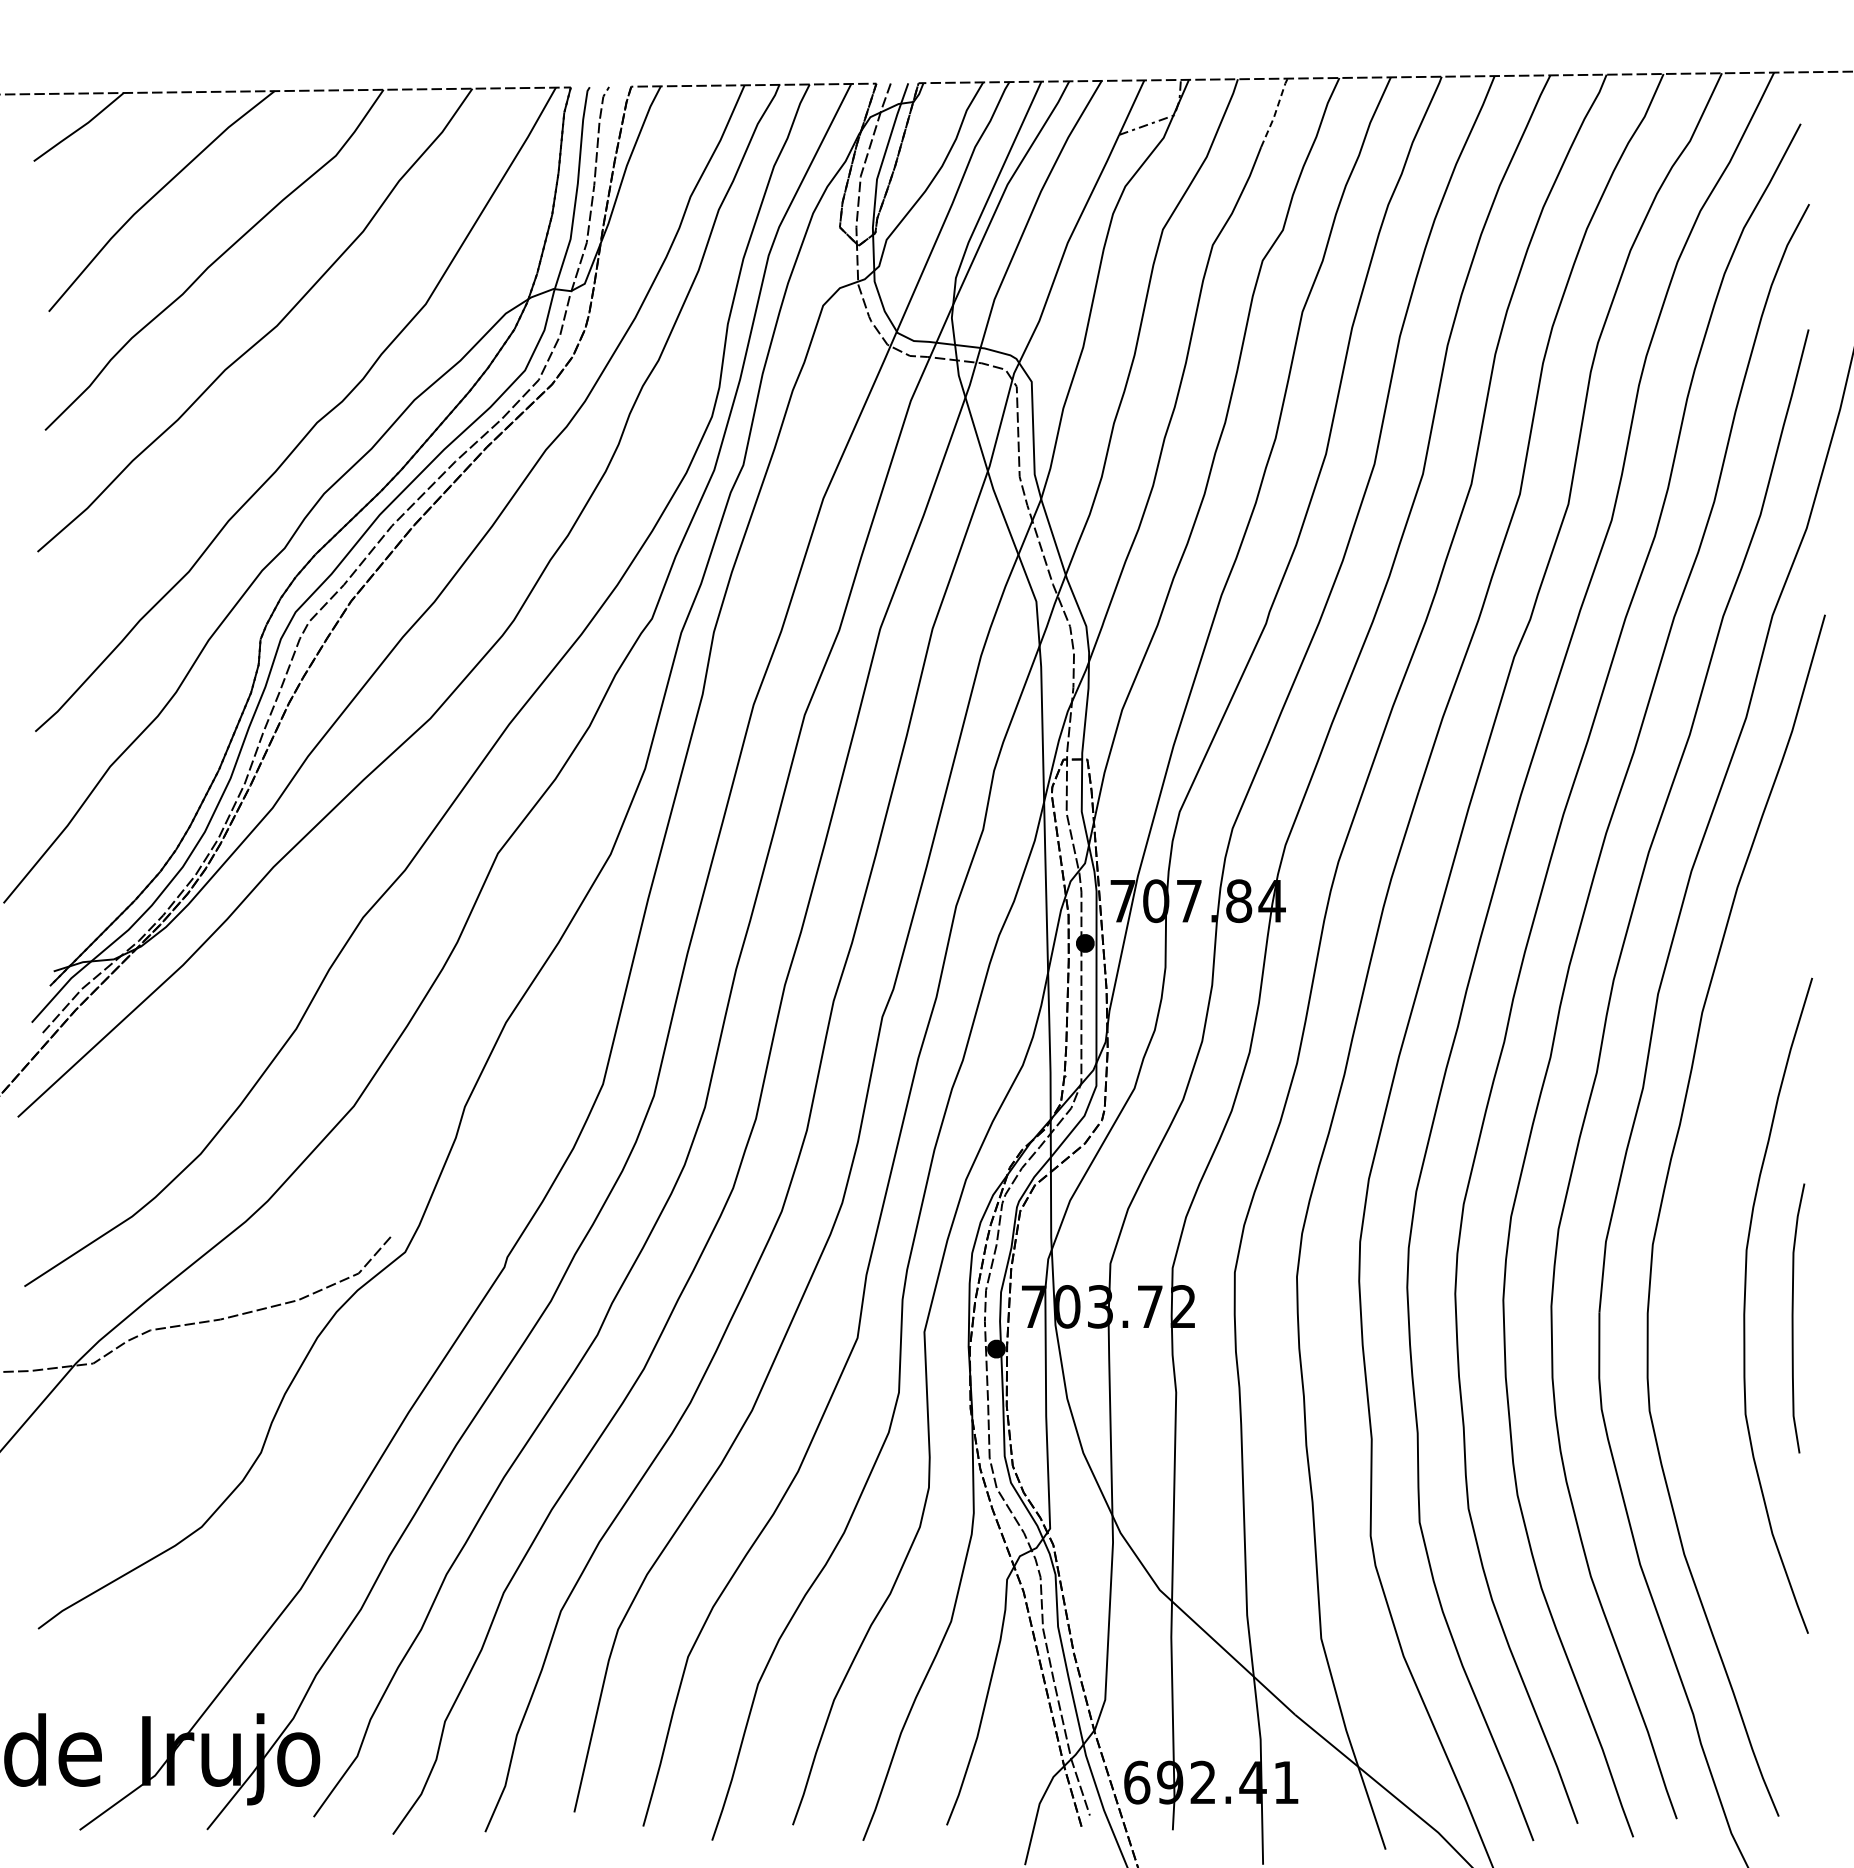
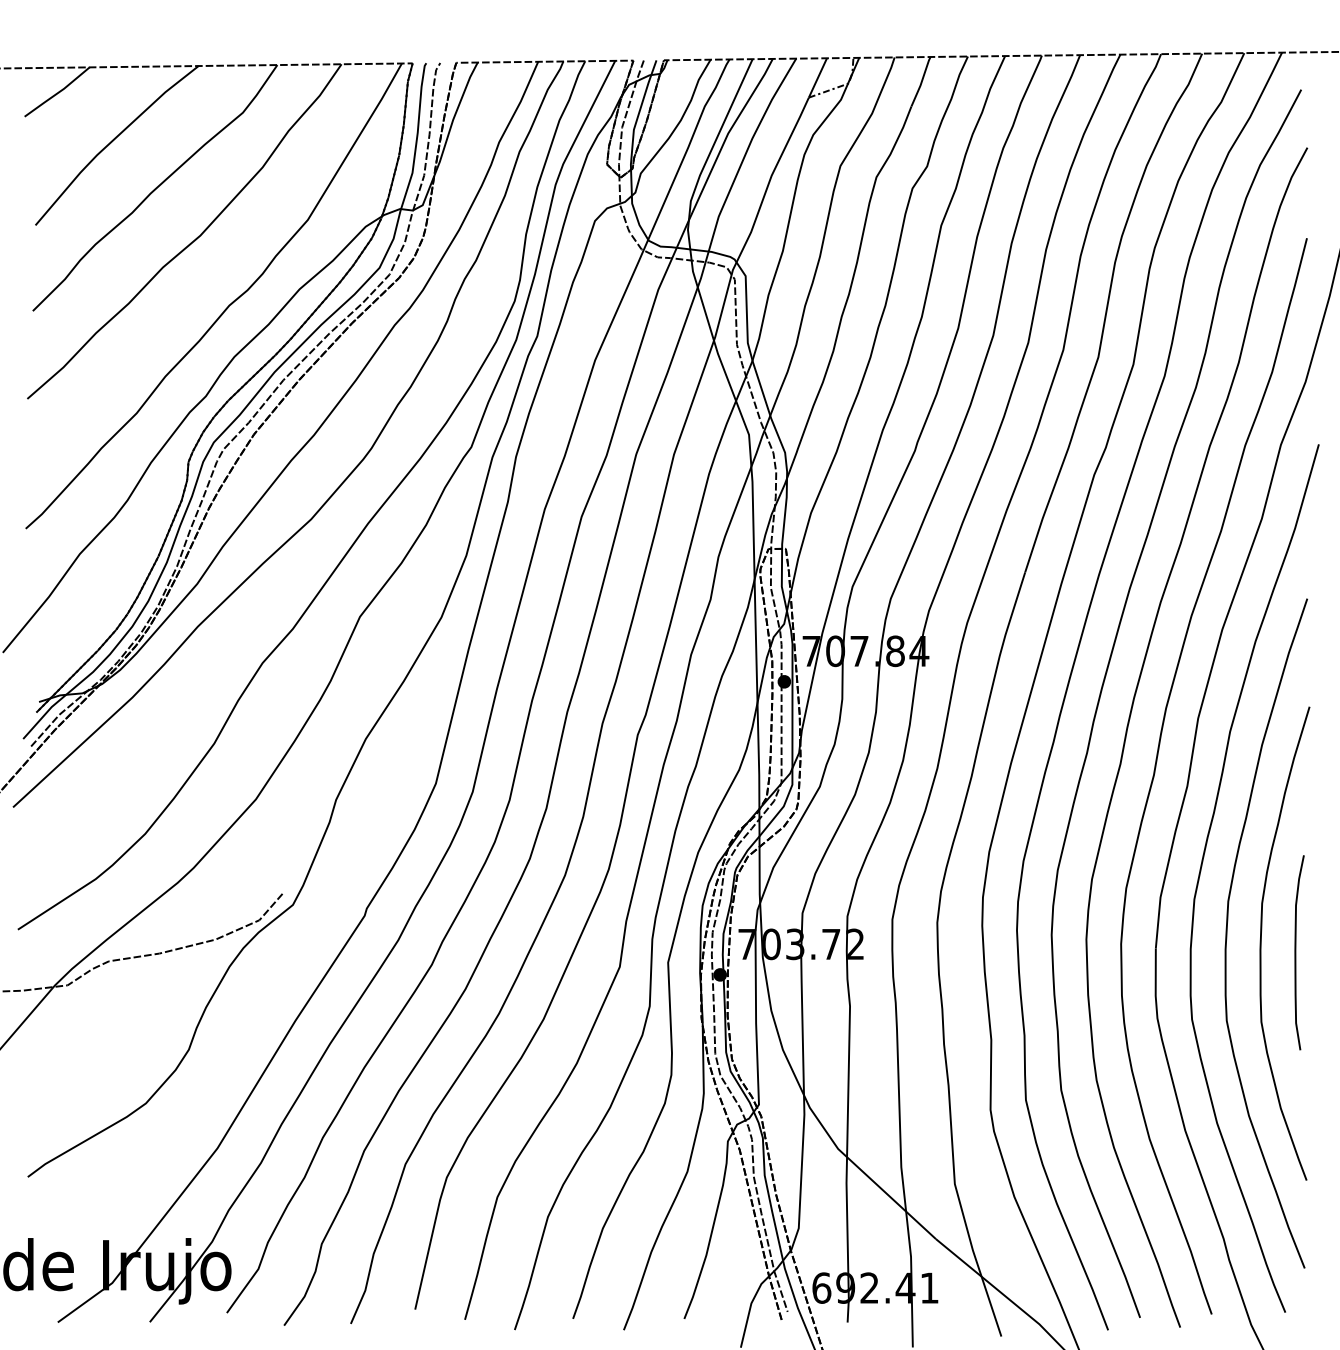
line: (1275, 112) -> (921, 81), dashed -> solid
curve: (1698, 1291) -> (1227, 933), added

